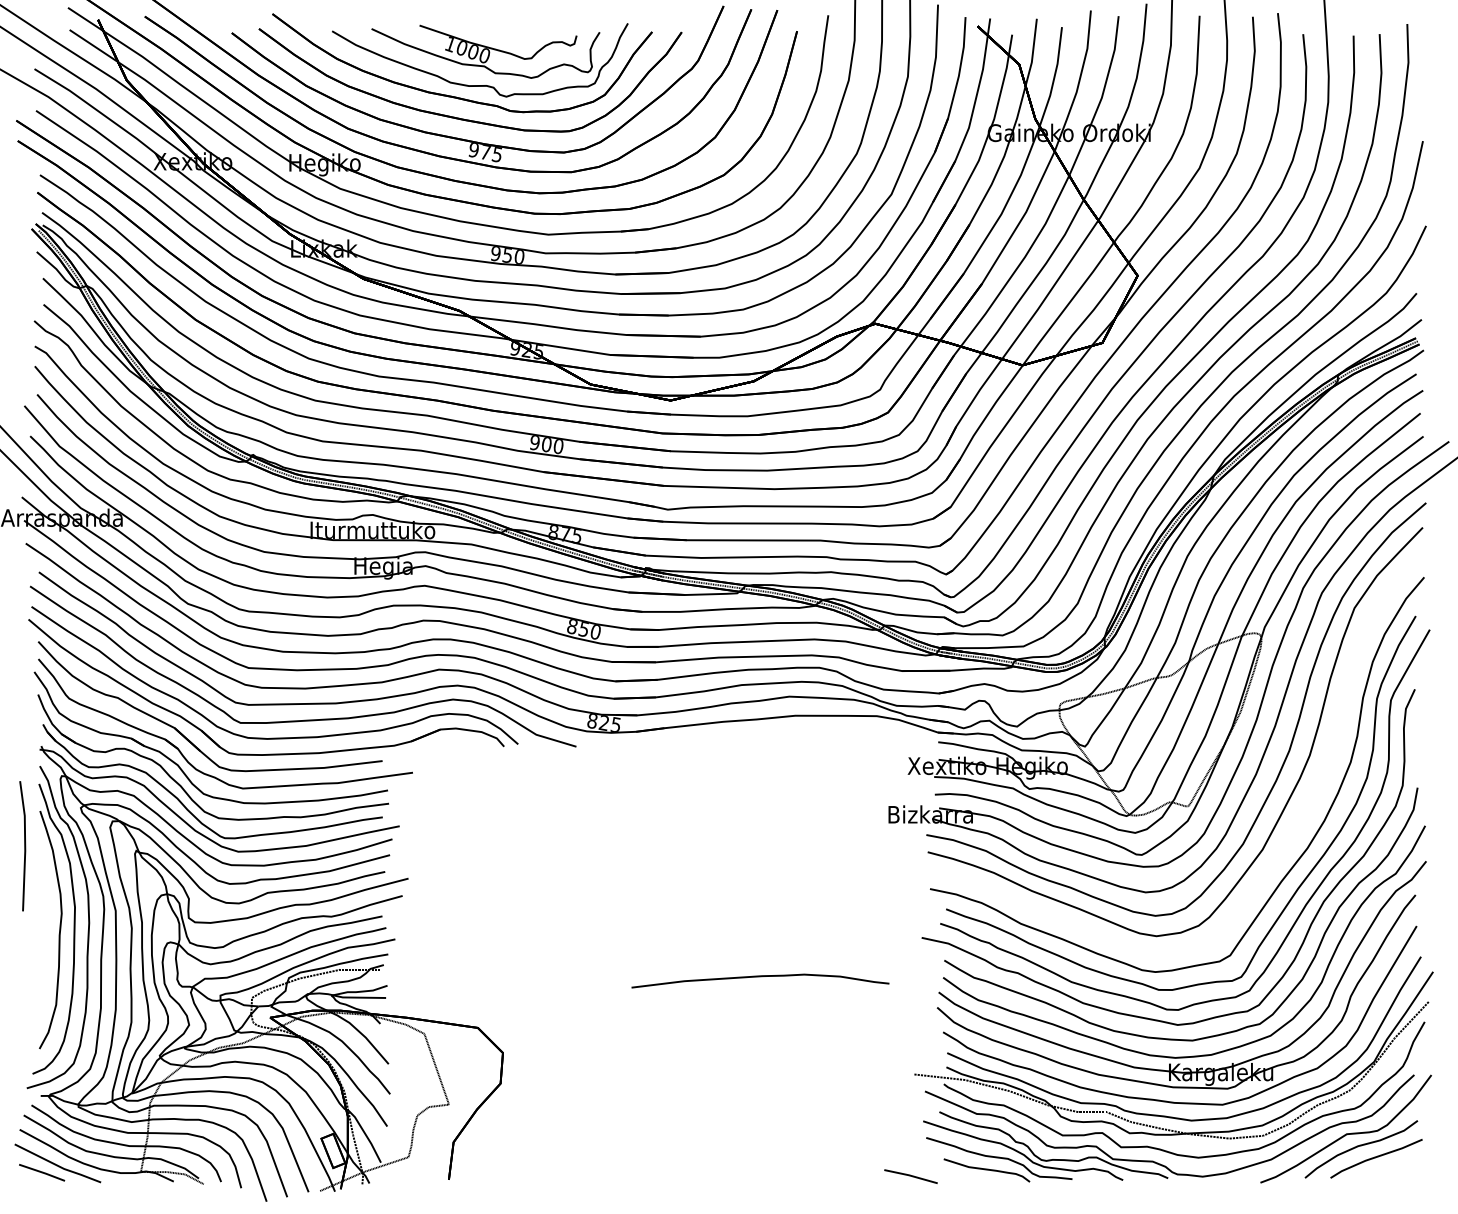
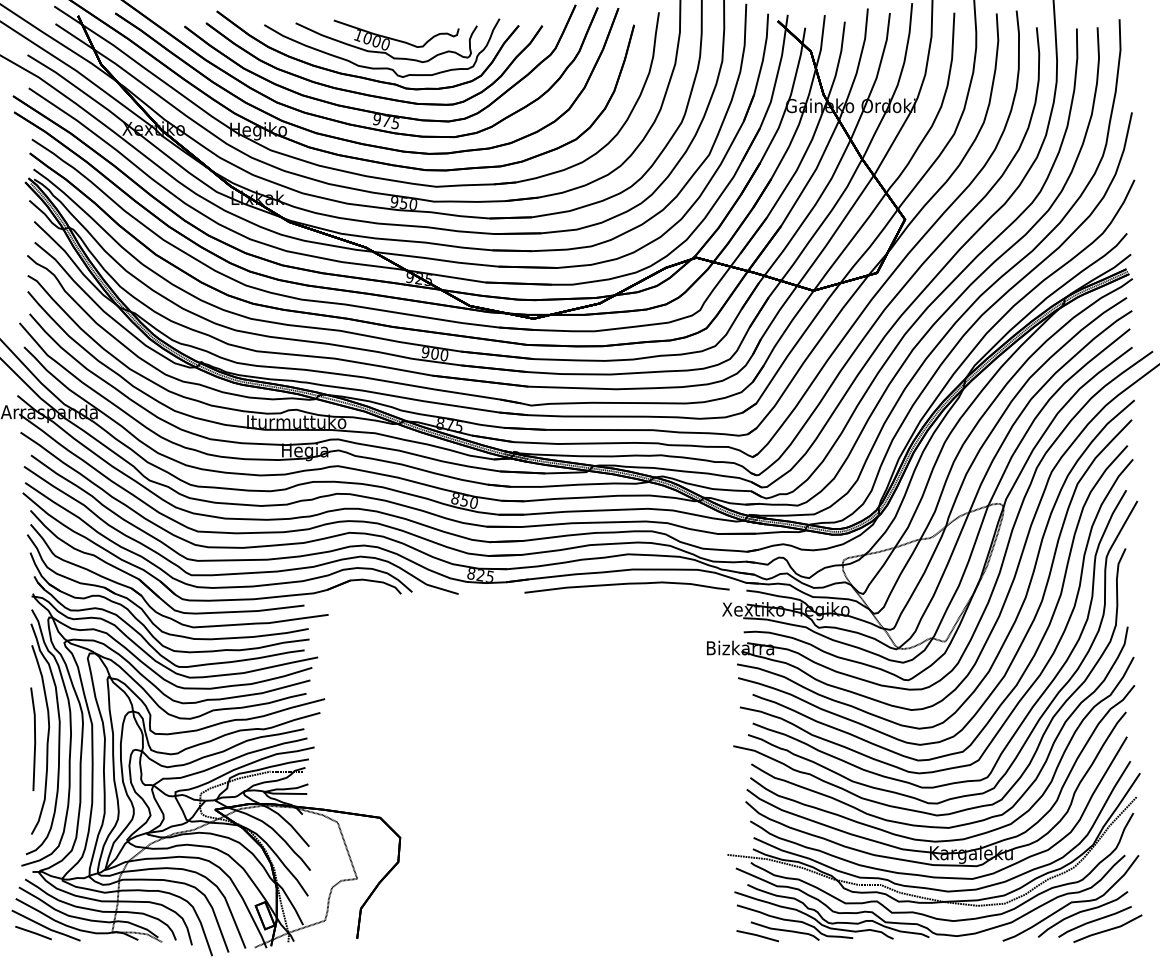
curve: (1301, 817) -> (1035, 650), added
line: (24, 846) -> (34, 739), moved
part: (759, 980) -> (626, 587), moved
line: (1392, 1168) -> (1107, 929), added
line: (910, 1177) -> (757, 936), moved

